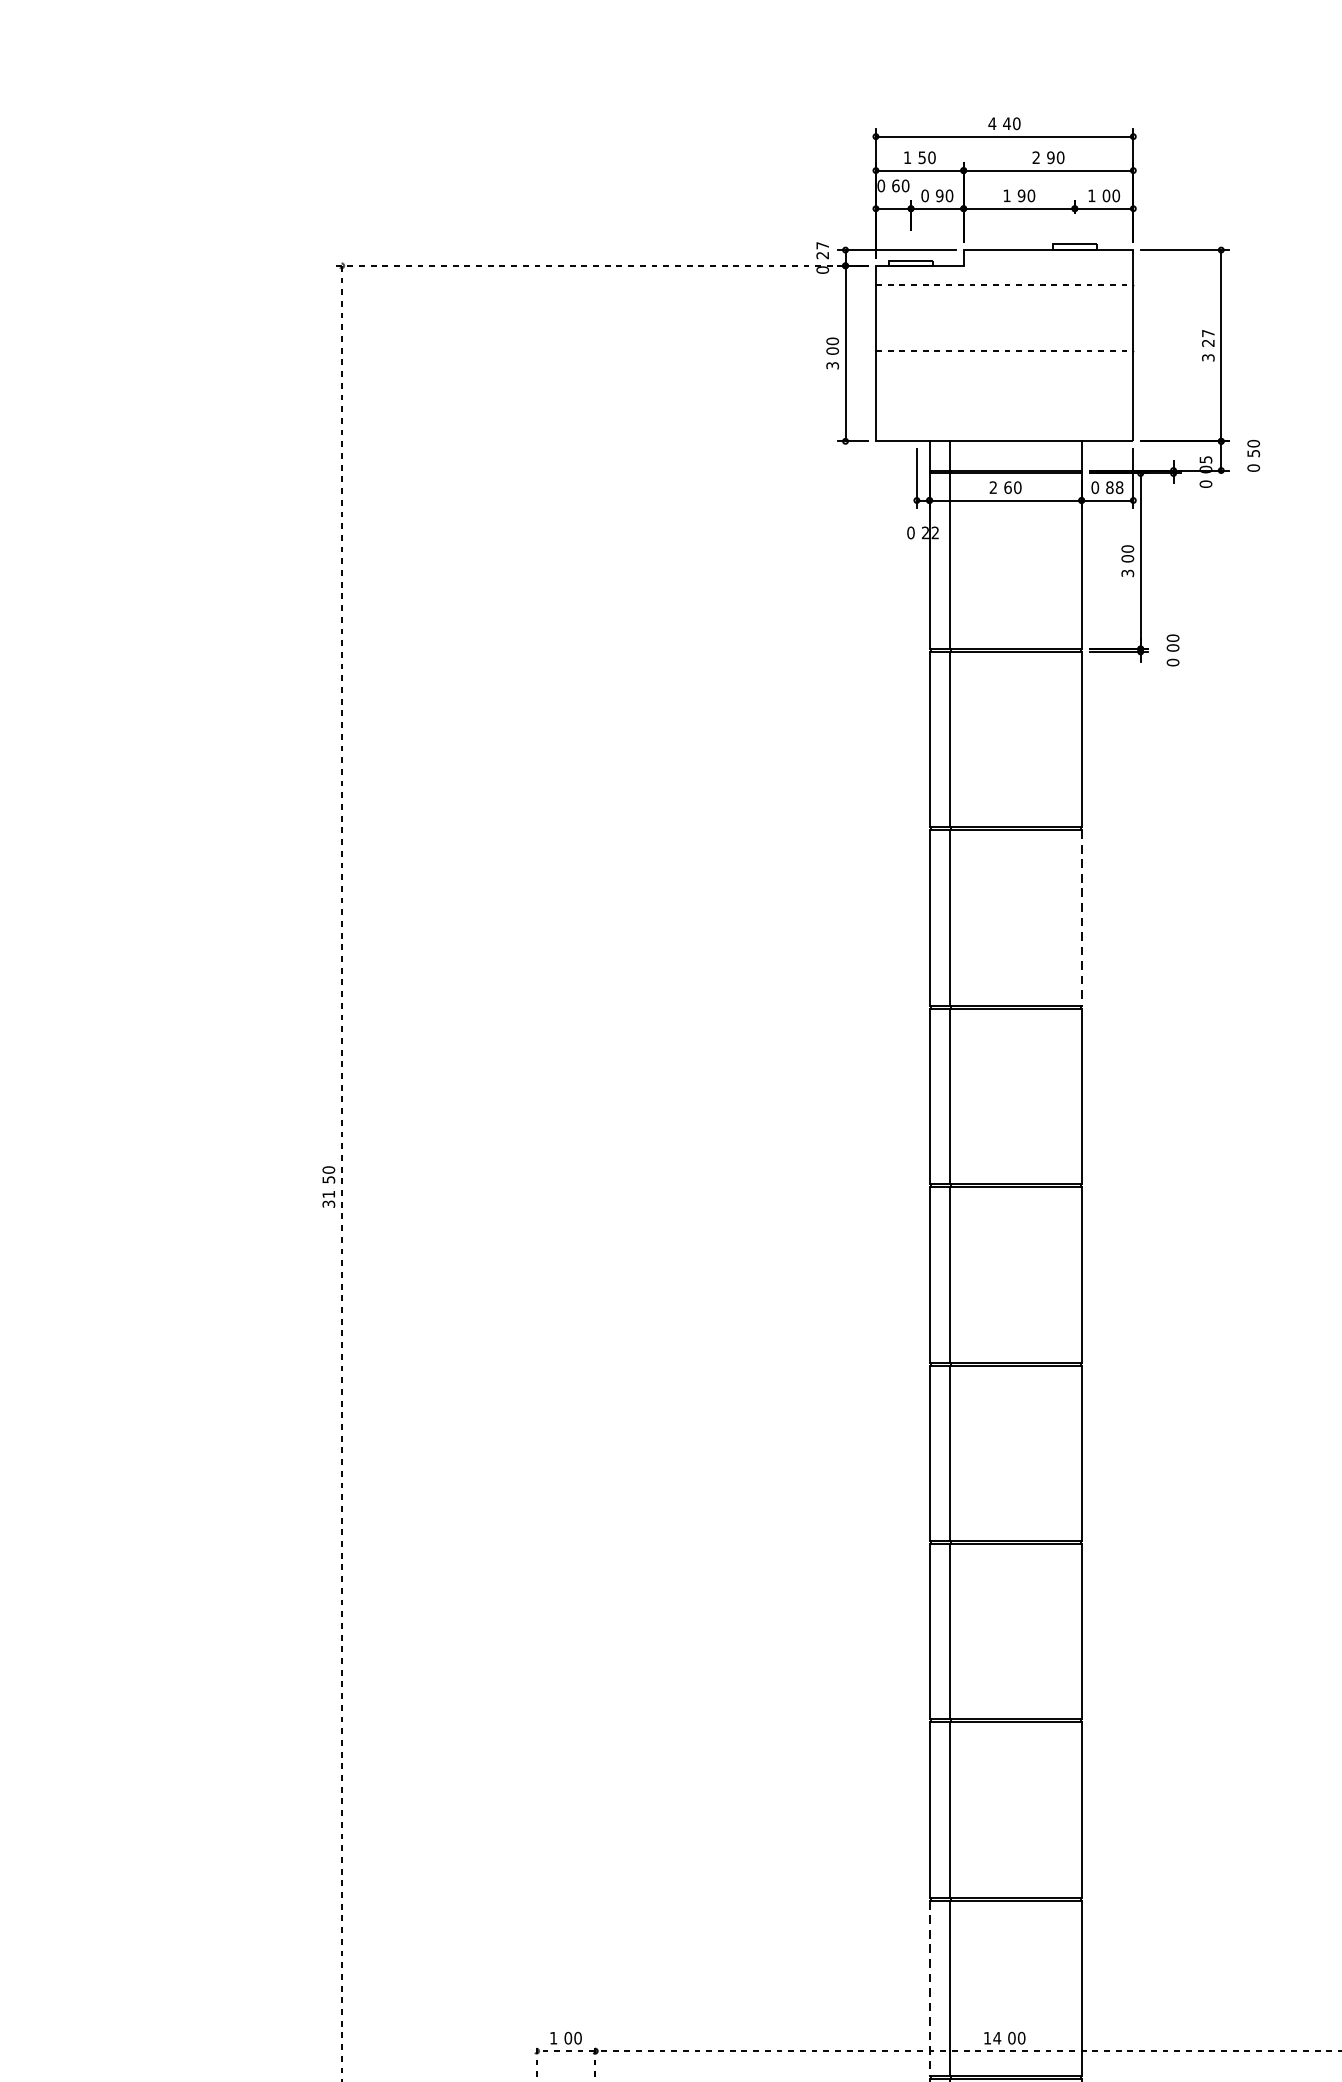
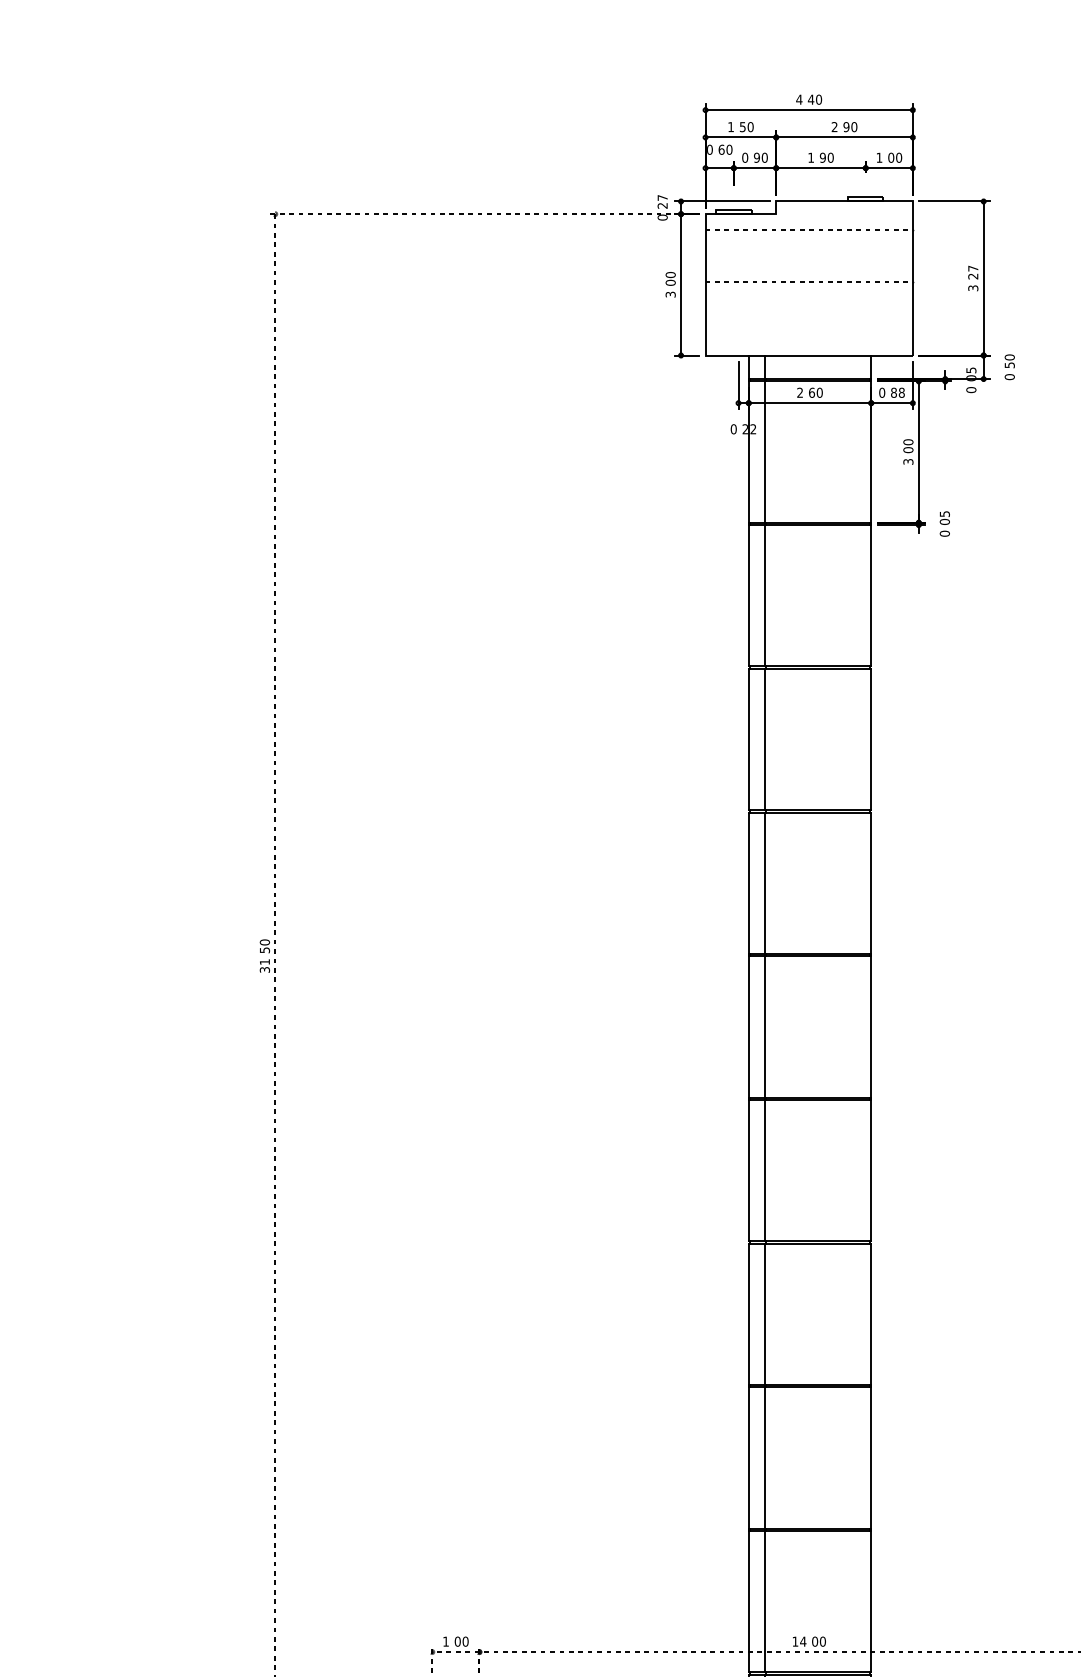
text: (1172, 638) -> (944, 514), 00 -> 05
line: (1081, 918) -> (871, 739), dashed -> solid
line: (929, 1988) -> (748, 1601), dashed -> solid

